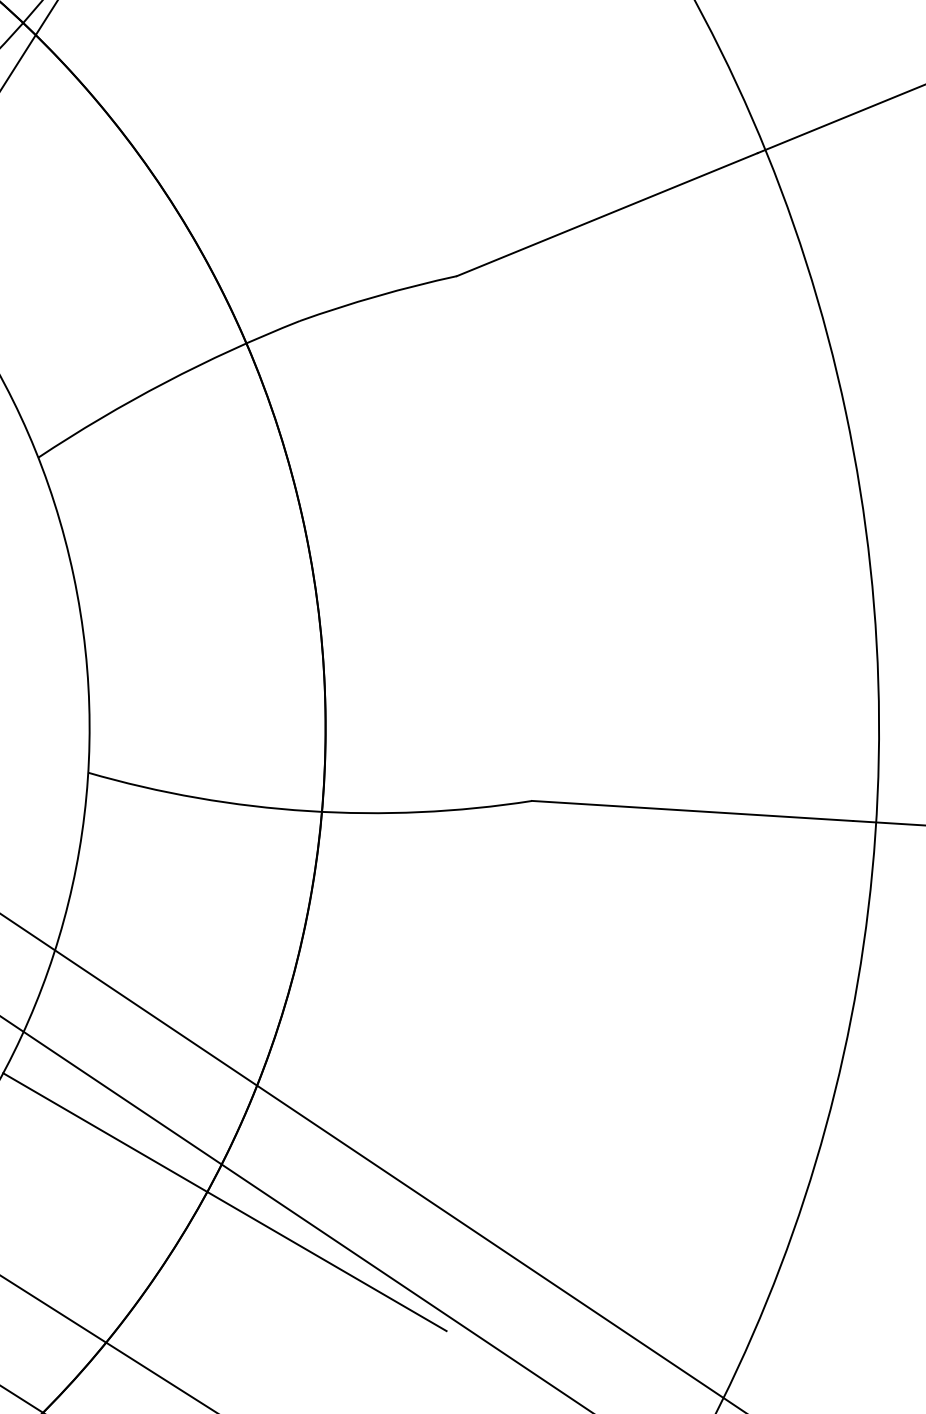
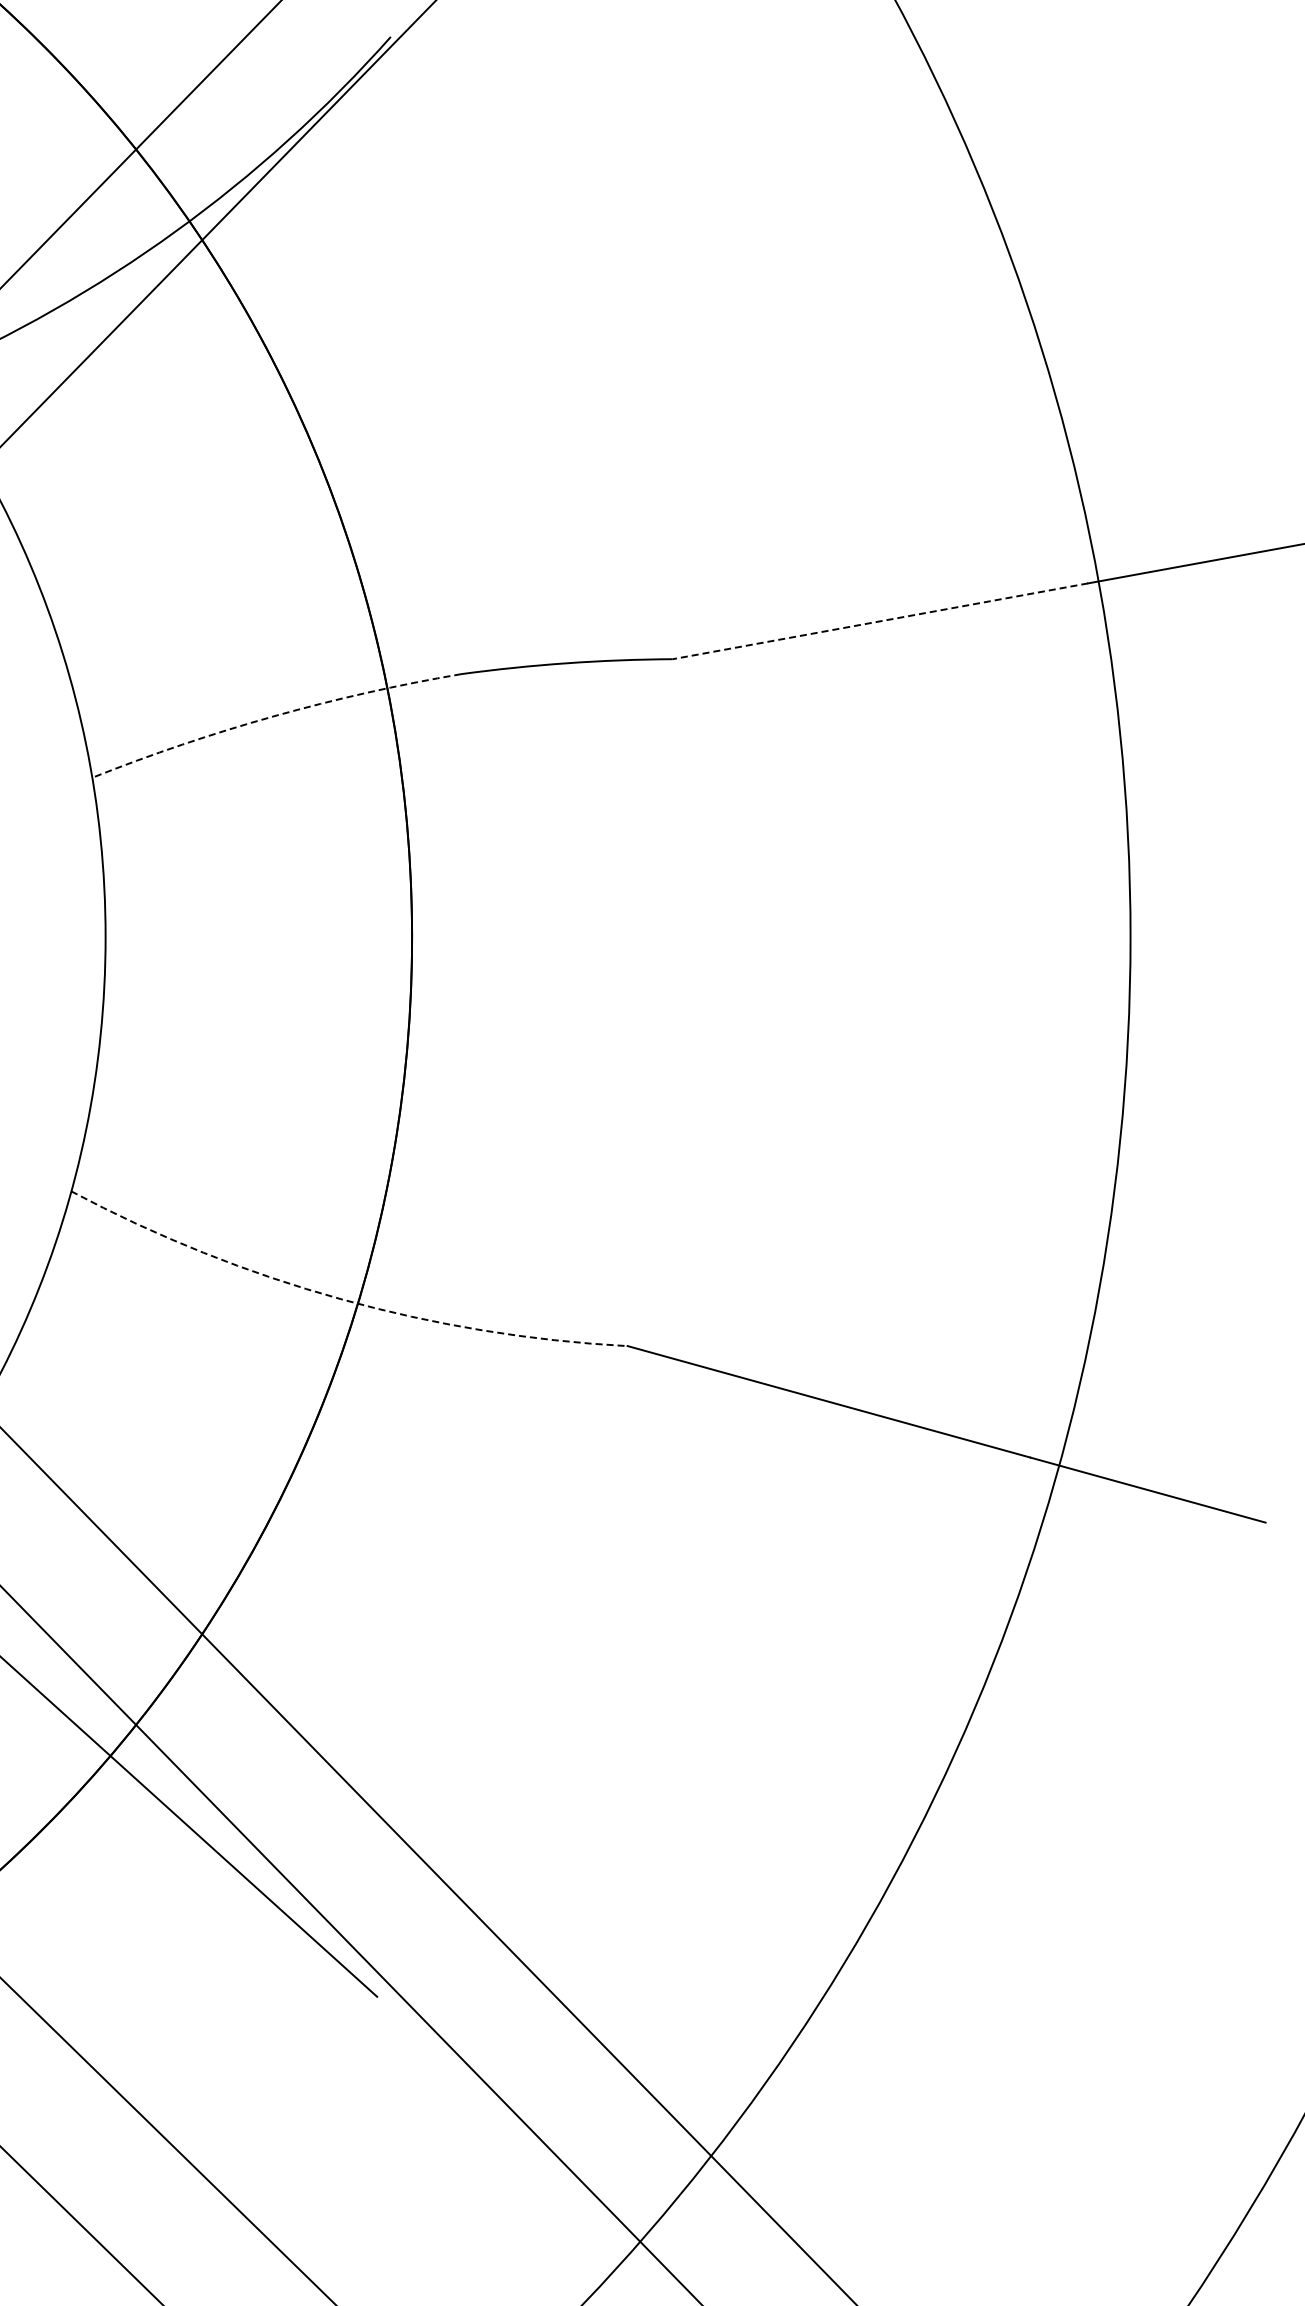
line: (607, 214) -> (880, 621), solid -> dashed
arc: (165, 382) -> (273, 716), solid -> dashed
arc: (308, 811) -> (340, 1299), solid -> dashed

